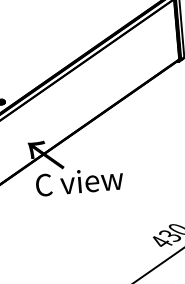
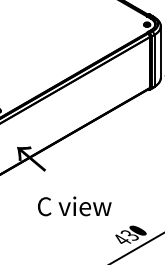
text: (79, 181) -> (74, 206), moved

